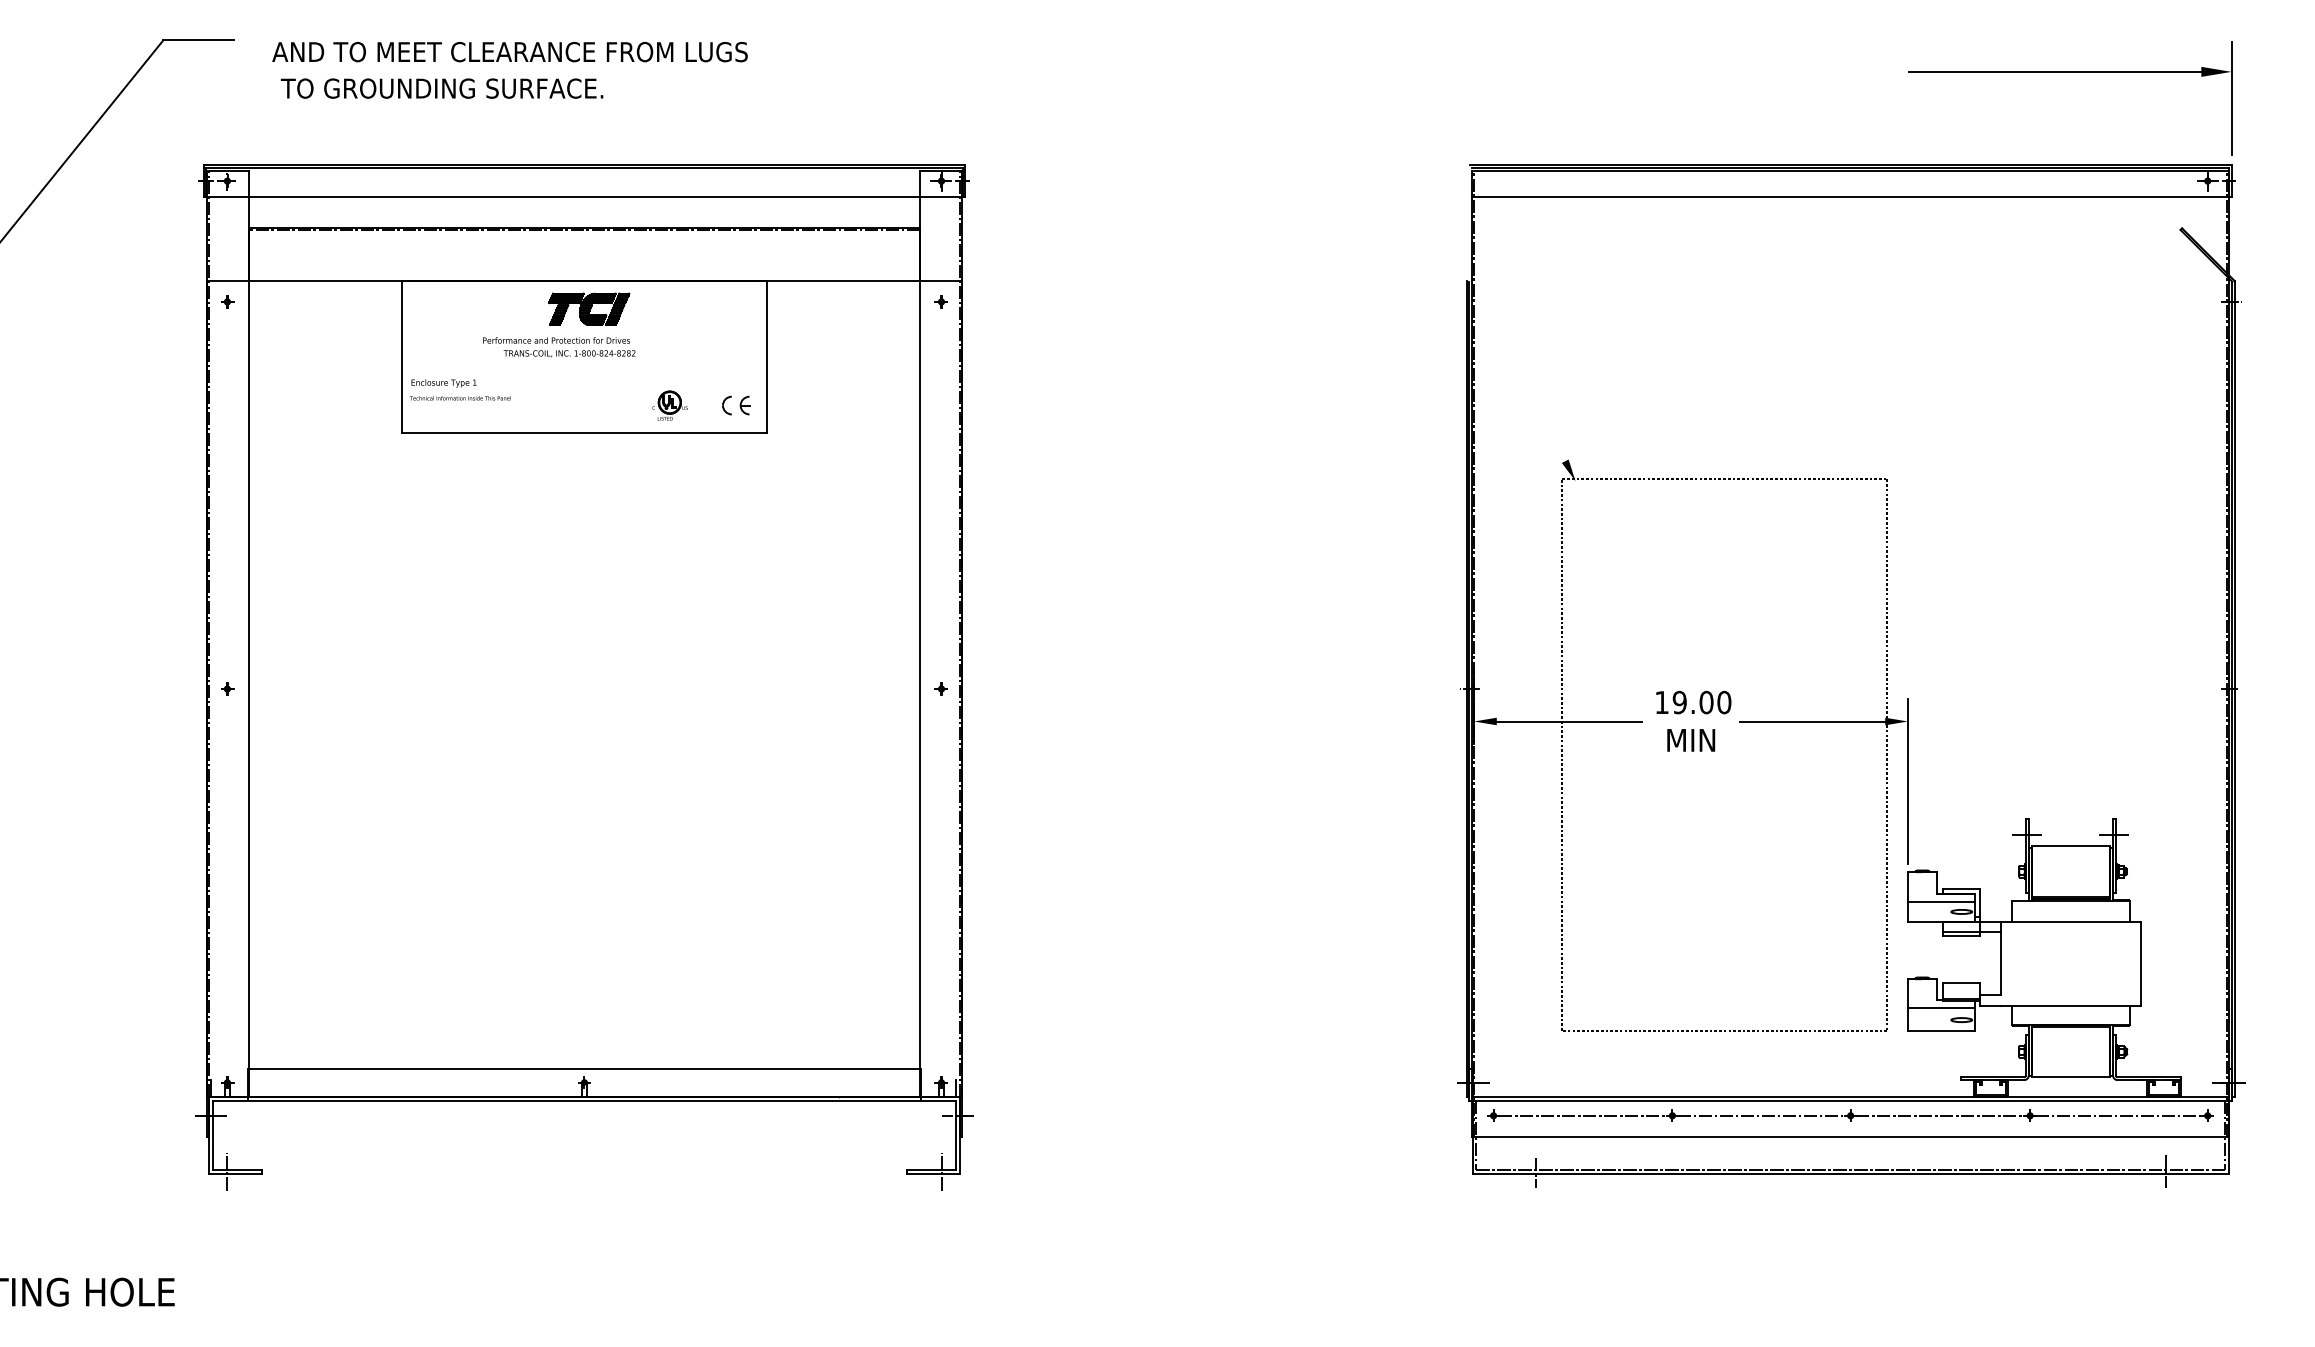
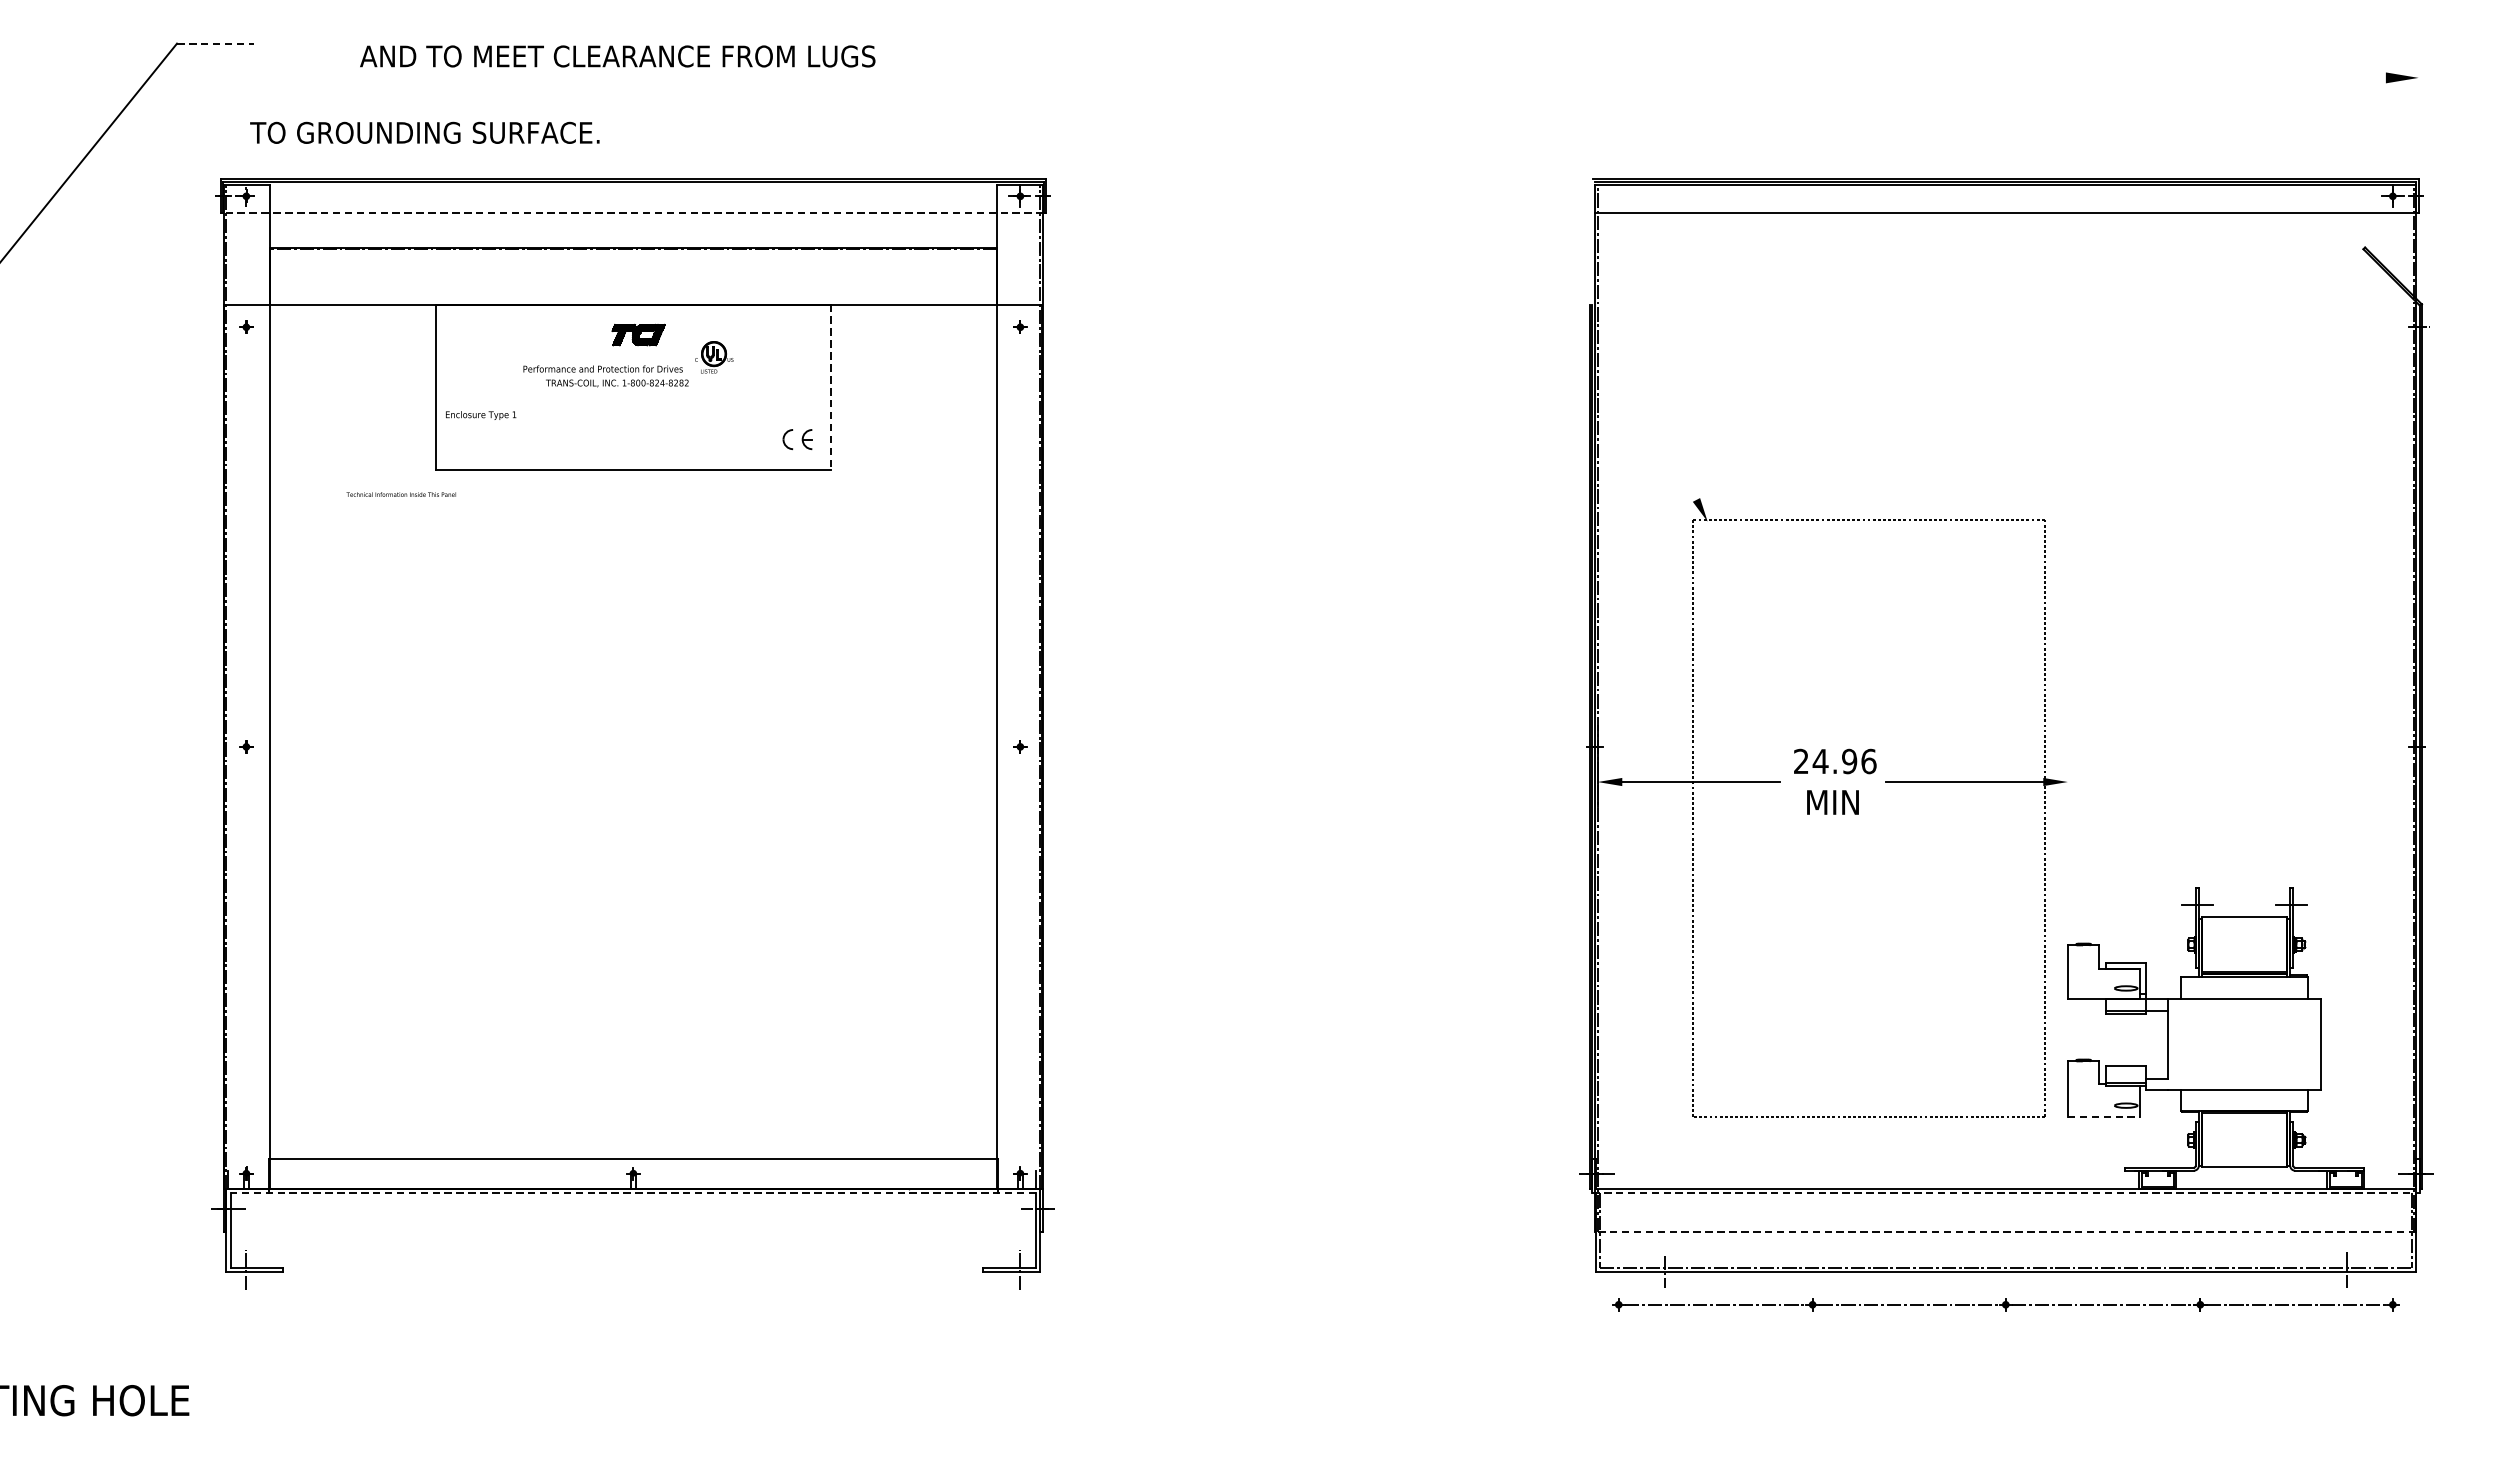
line: (199, 40) -> (216, 43), solid -> dashed
text: (509, 52) -> (617, 56), moved
line: (2054, 71) -> (2226, 77), removed
text: (441, 88) -> (424, 132), moved
line: (2231, 97) -> (2418, 105), removed
line: (584, 196) -> (633, 212), solid -> dashed
part: (589, 308) -> (638, 334), size x0.6
line: (766, 357) -> (830, 387), solid -> dashed
text: (460, 398) -> (401, 494), moved
part: (669, 405) -> (713, 357), moved
text: (1693, 702) -> (1835, 761), 19.00 -> 24.96
line: (1907, 780) -> (2067, 845), removed
line: (1940, 902) -> (2103, 978), removed
line: (1940, 1008) -> (2103, 1093), removed
line: (1941, 1030) -> (2104, 1116), solid -> dashed
line: (584, 1101) -> (633, 1193), solid -> dashed
line: (1850, 1101) -> (2005, 1193), solid -> dashed
part: (1850, 1115) -> (2005, 1304), moved
line: (1850, 1136) -> (2005, 1231), solid -> dashed

